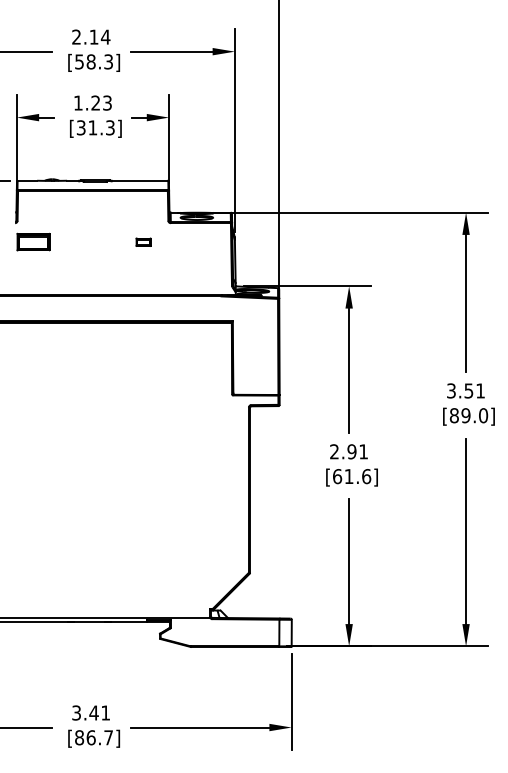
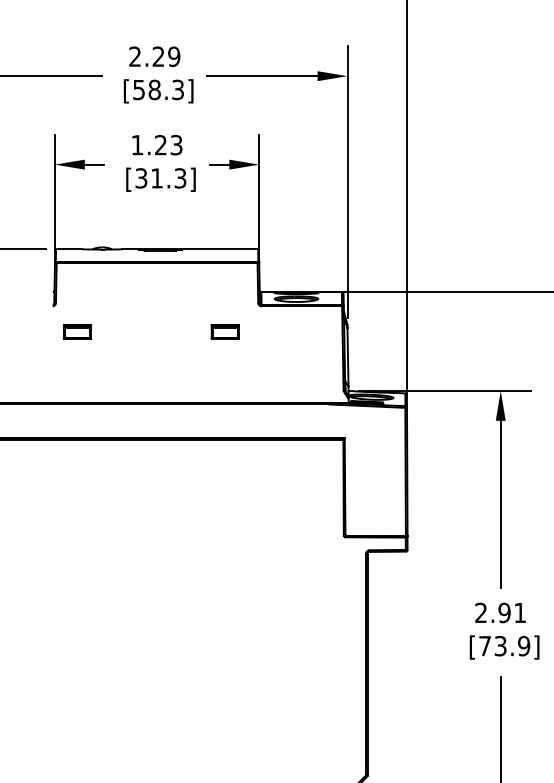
text: (99, 36) -> (165, 55), 2.14 -> 2.29
part: (33, 242) -> (77, 332), size x0.62
part: (143, 242) -> (224, 332), size x1.43
text: (352, 476) -> (505, 646), [61.6] -> [73.9]

